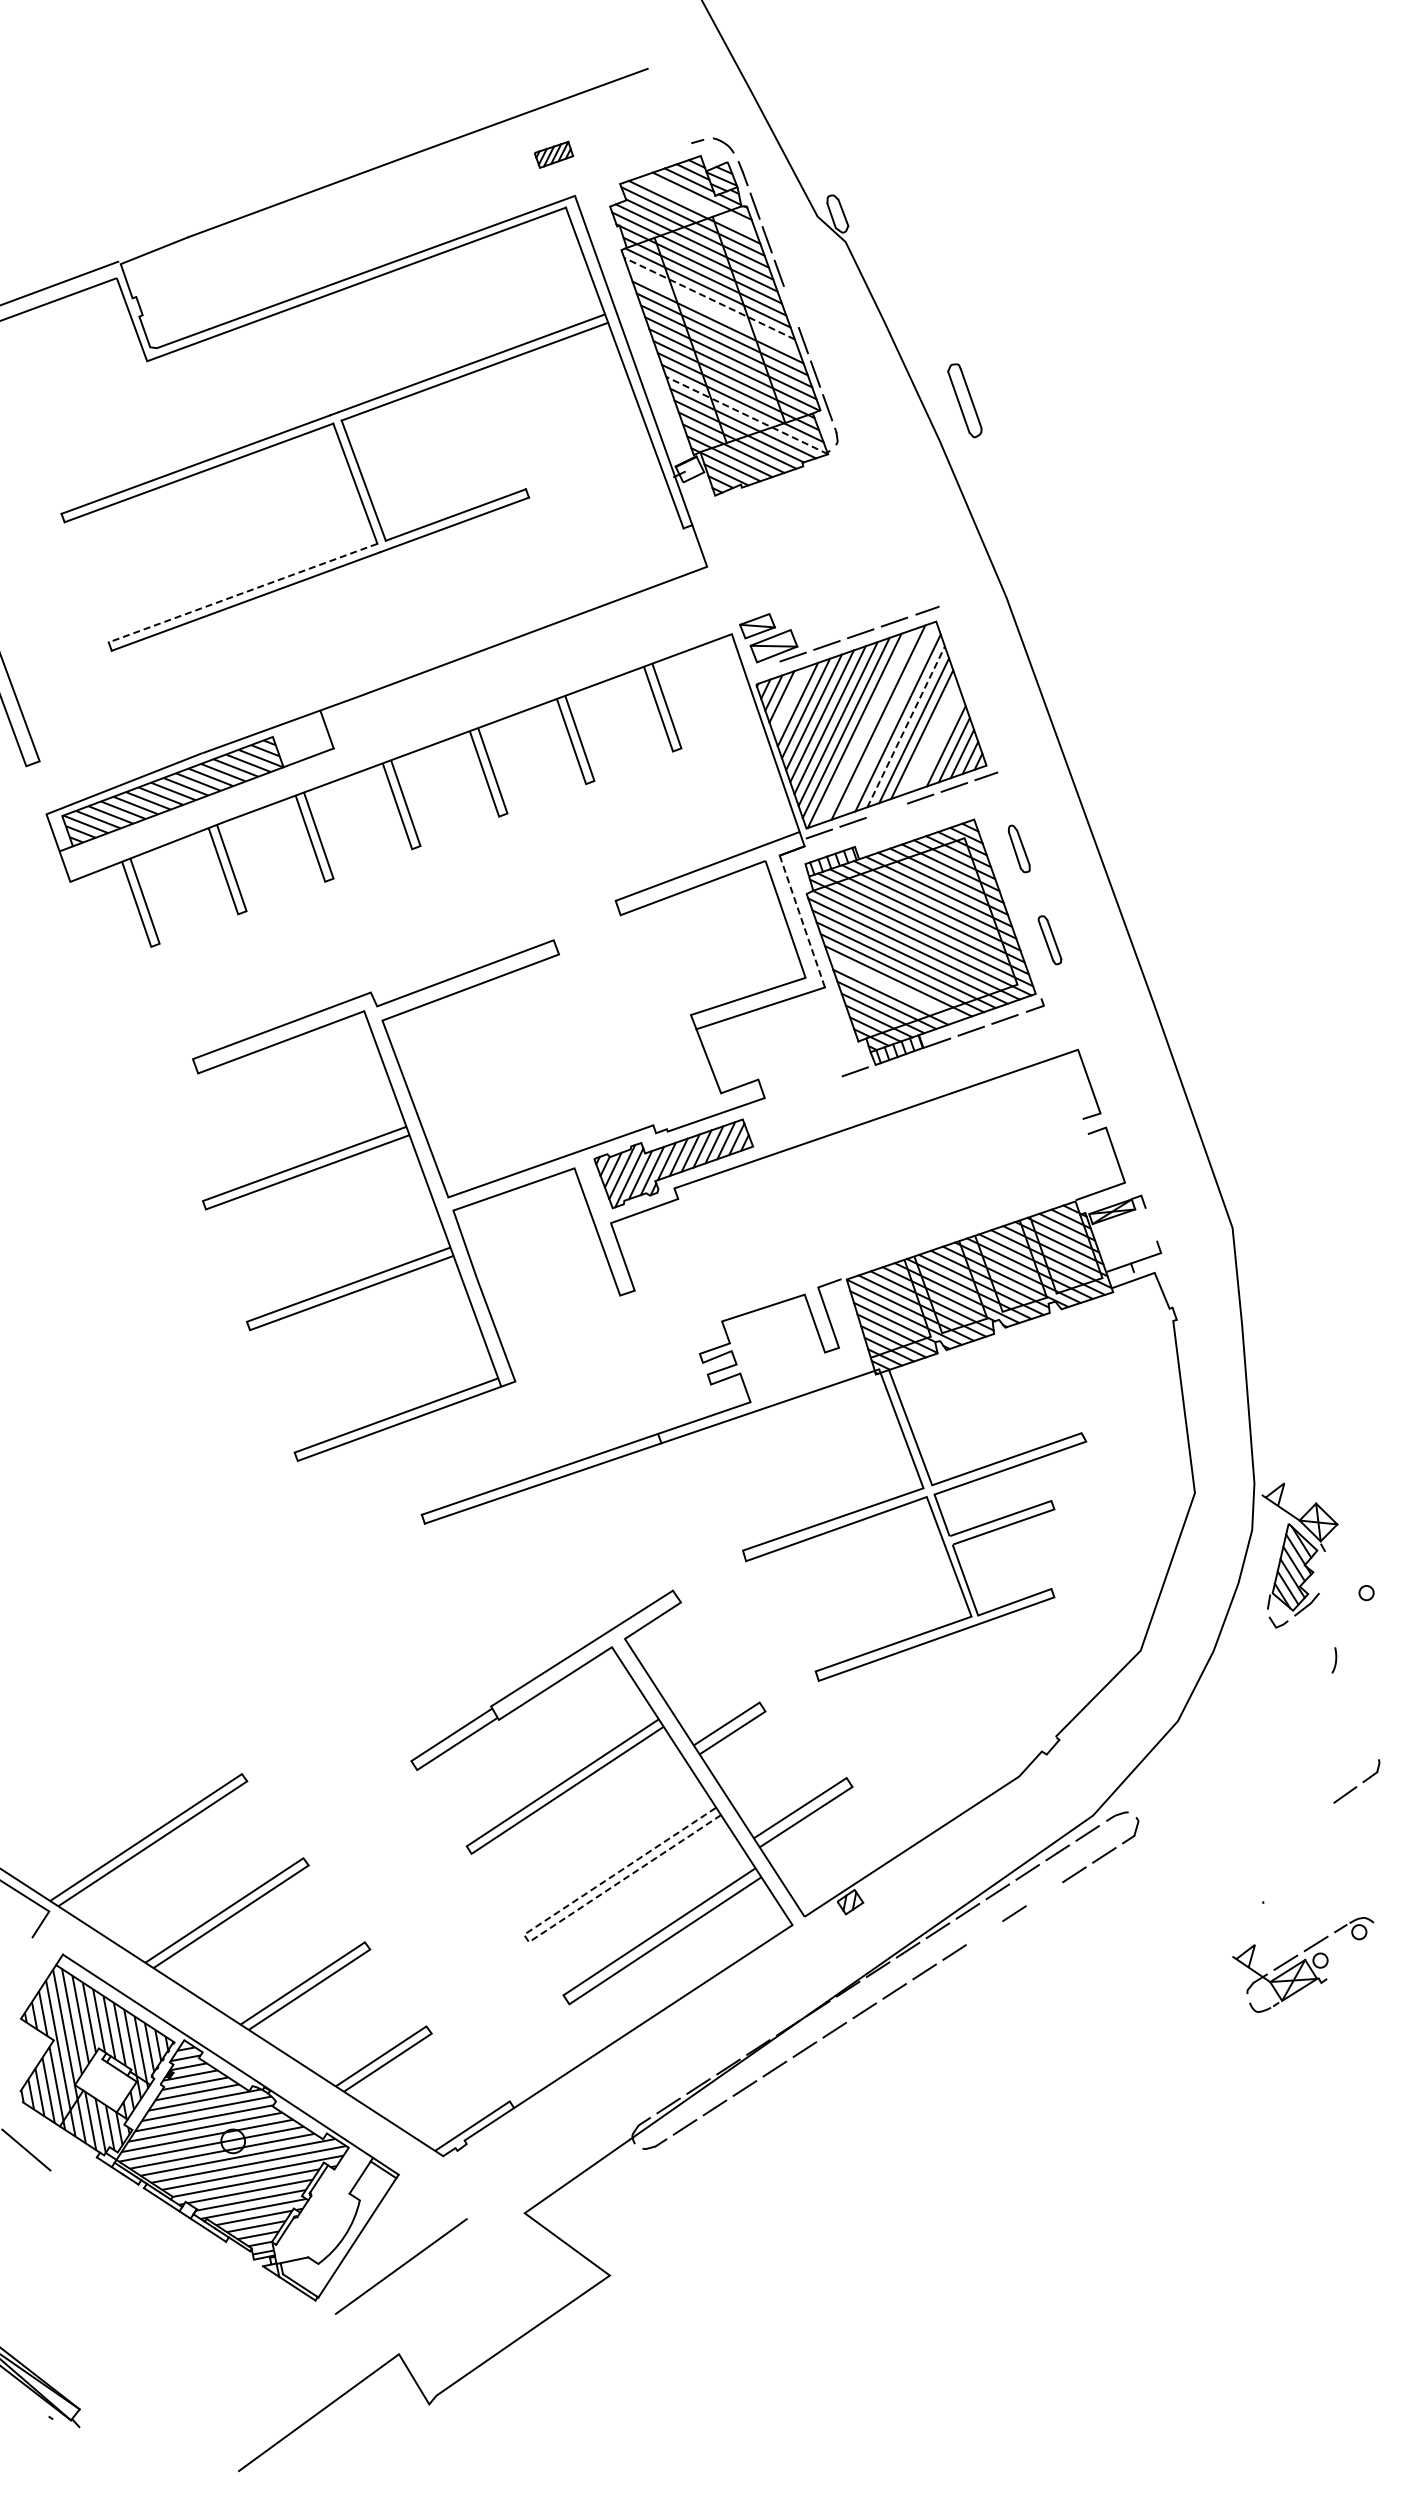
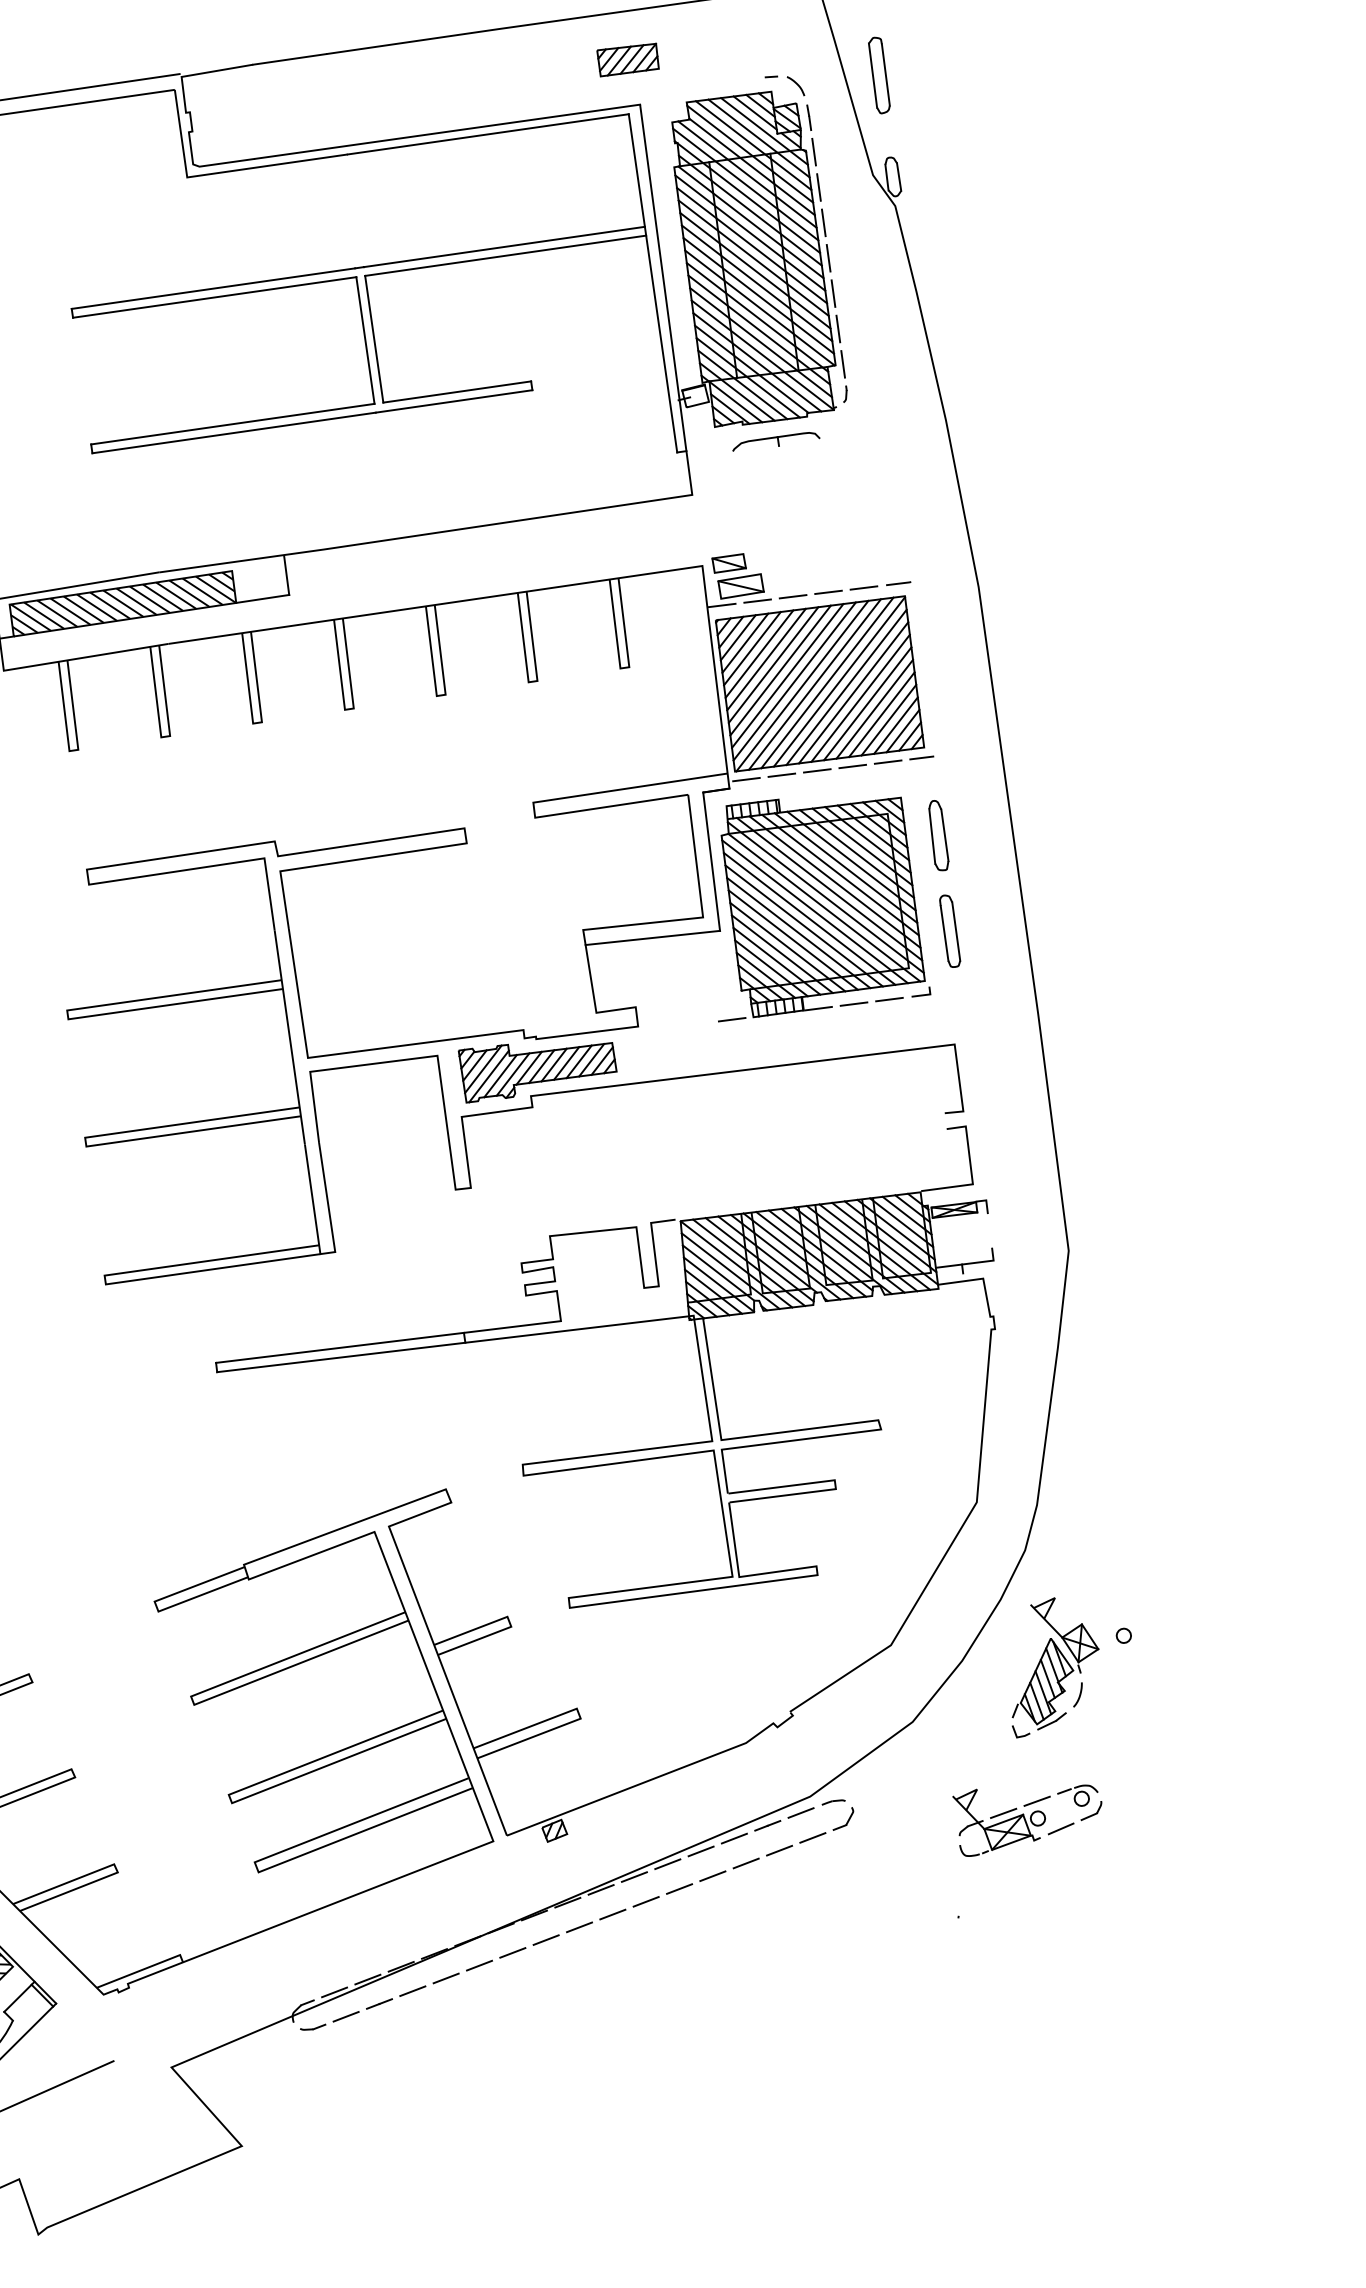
part: (553, 154) -> (627, 59), size x1.67
line: (697, 203) -> (758, 137), added
line: (709, 298) -> (750, 232), dashed -> solid
line: (790, 306) -> (827, 257), added
line: (713, 310) -> (751, 245), added
part: (964, 400) -> (878, 75), moved
line: (747, 415) -> (763, 355), dashed -> solid
part: (778, 497) -> (776, 441), added
line: (242, 593) -> (232, 424), dashed -> solid
line: (759, 668) -> (722, 605), added
line: (789, 700) -> (745, 642), added
line: (889, 718) -> (839, 681), added
line: (866, 726) -> (814, 684), added
line: (906, 726) -> (854, 692), dashed -> solid
line: (930, 738) -> (875, 709), added
line: (938, 742) -> (882, 714), added
line: (886, 810) -> (817, 770), added
part: (1019, 848) -> (939, 835), size x1.43
line: (802, 921) -> (711, 861), dashed -> solid
part: (1049, 940) -> (949, 931), size x1.43
line: (894, 989) -> (787, 947), added
part: (1299, 1555) -> (1054, 1671), moved
line: (1044, 1893) -> (746, 1862), added
line: (984, 1932) -> (679, 1888), added
line: (526, 1938) -> (230, 1799), dashed -> solid
part: (1303, 1964) -> (1020, 1818), moved

